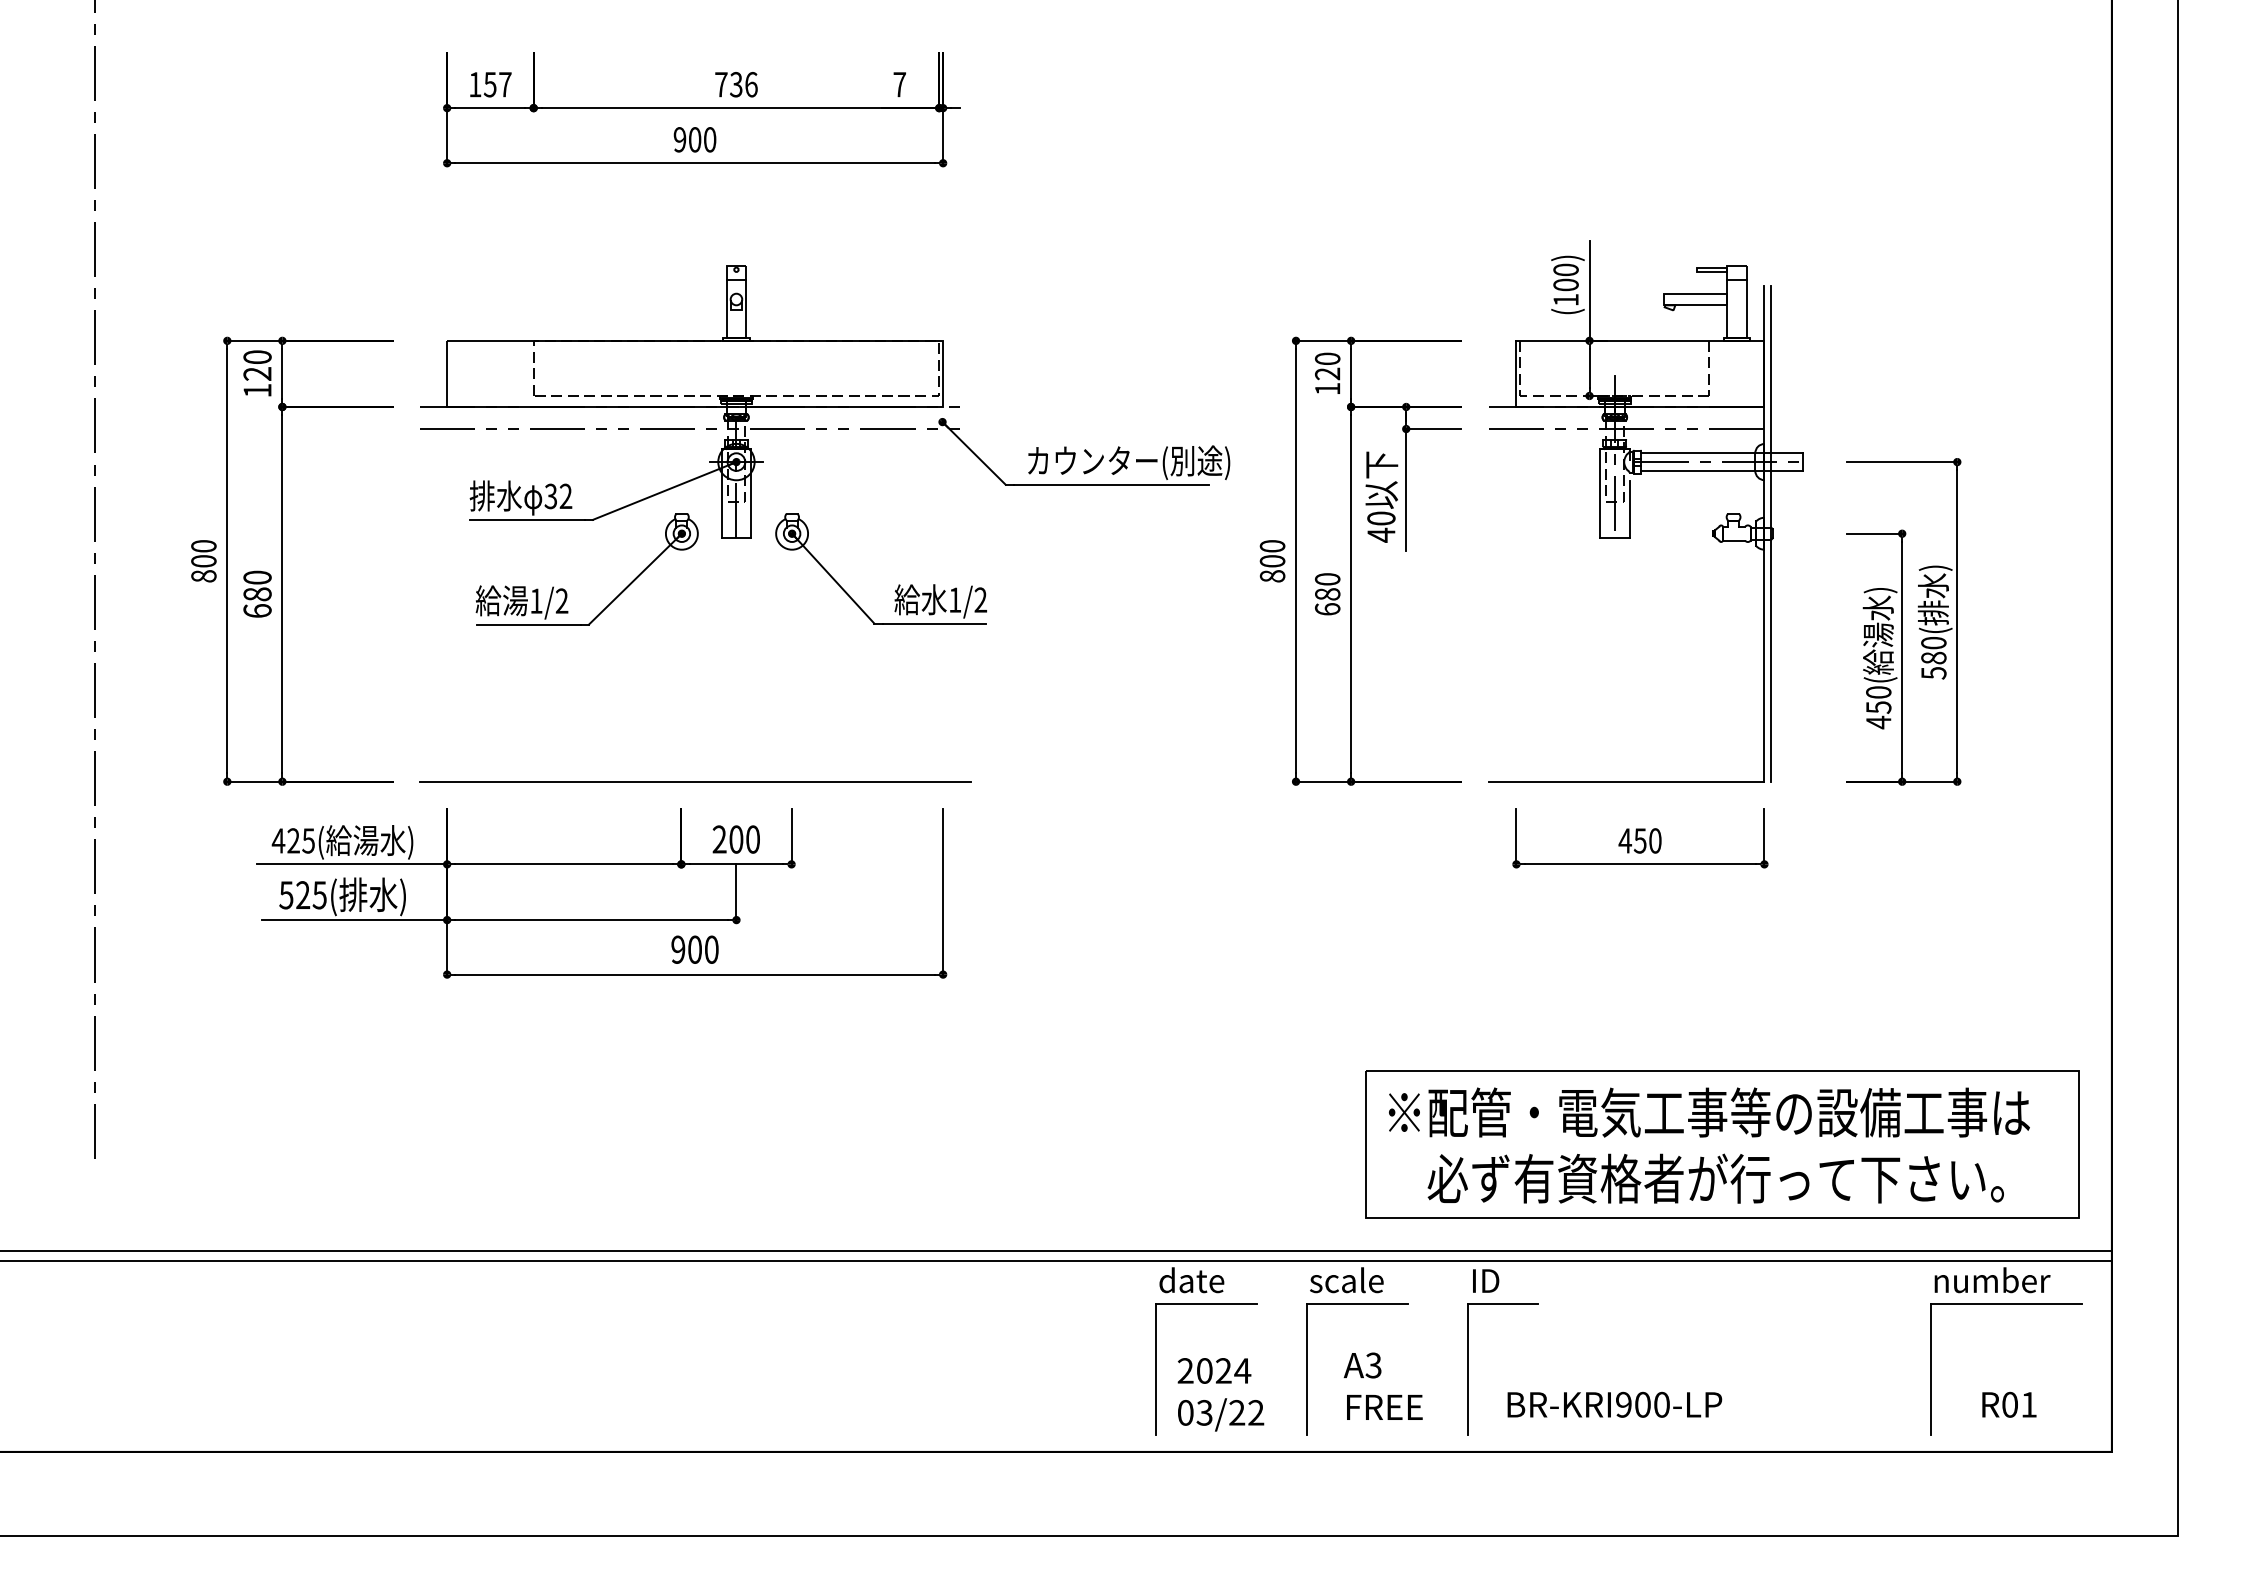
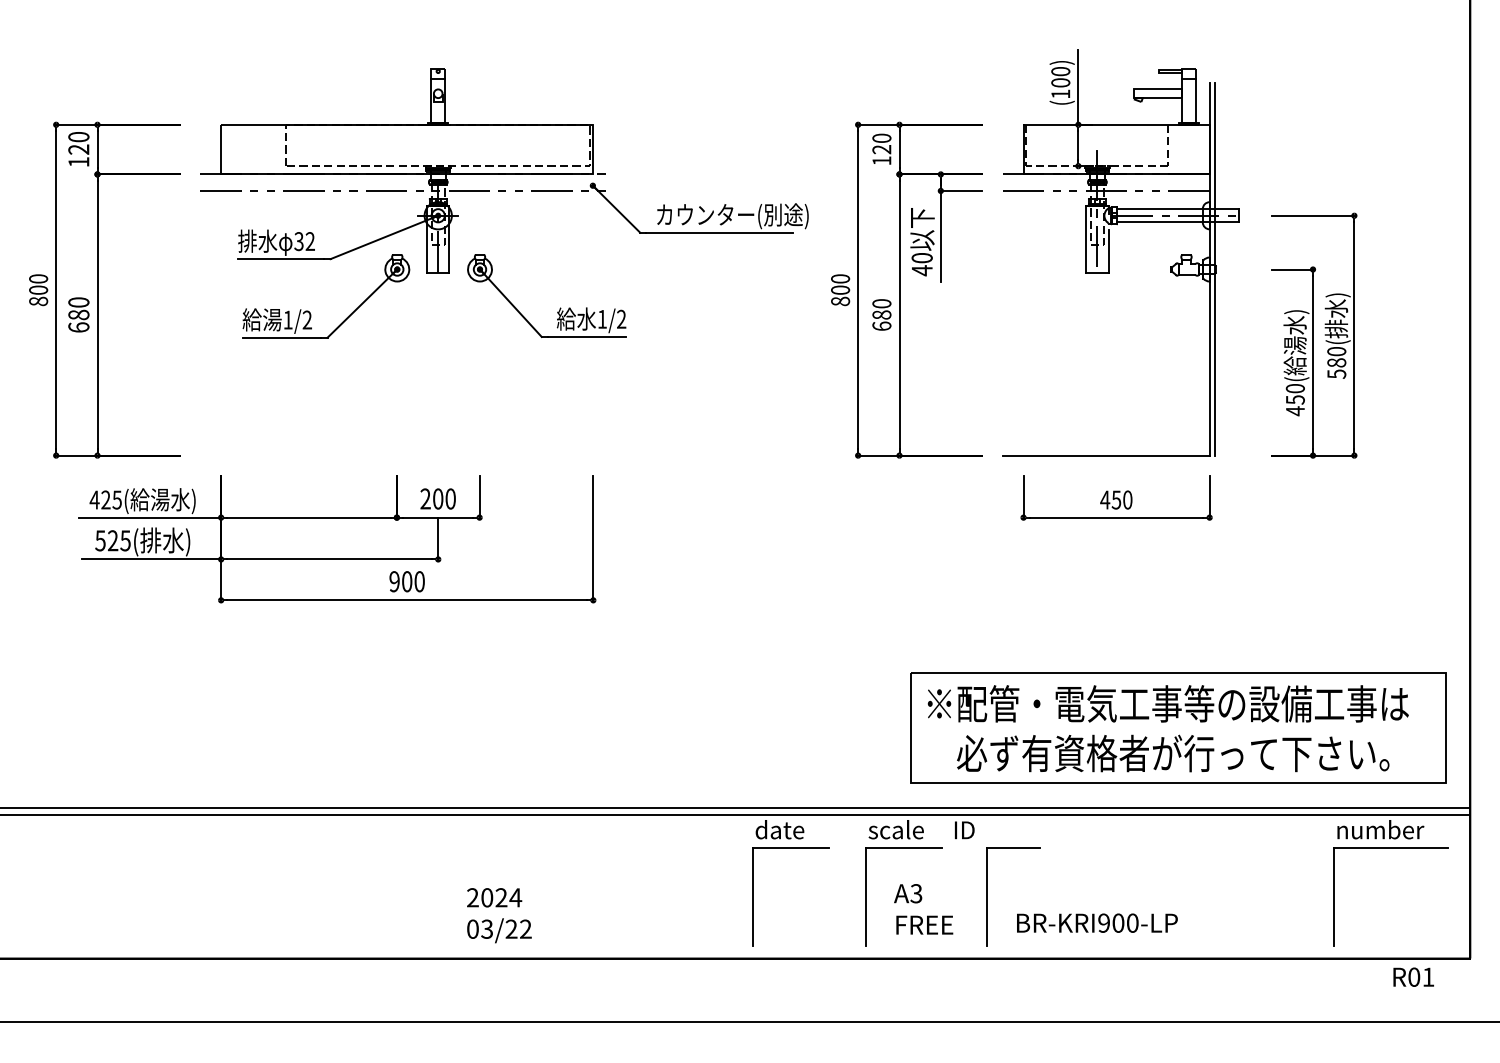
line: (694, 781) -> (406, 455), removed
text: (1486, 1280) -> (965, 829), moved
text: (1220, 1394) -> (499, 915), moved
text: (2009, 1404) -> (1413, 976), moved

